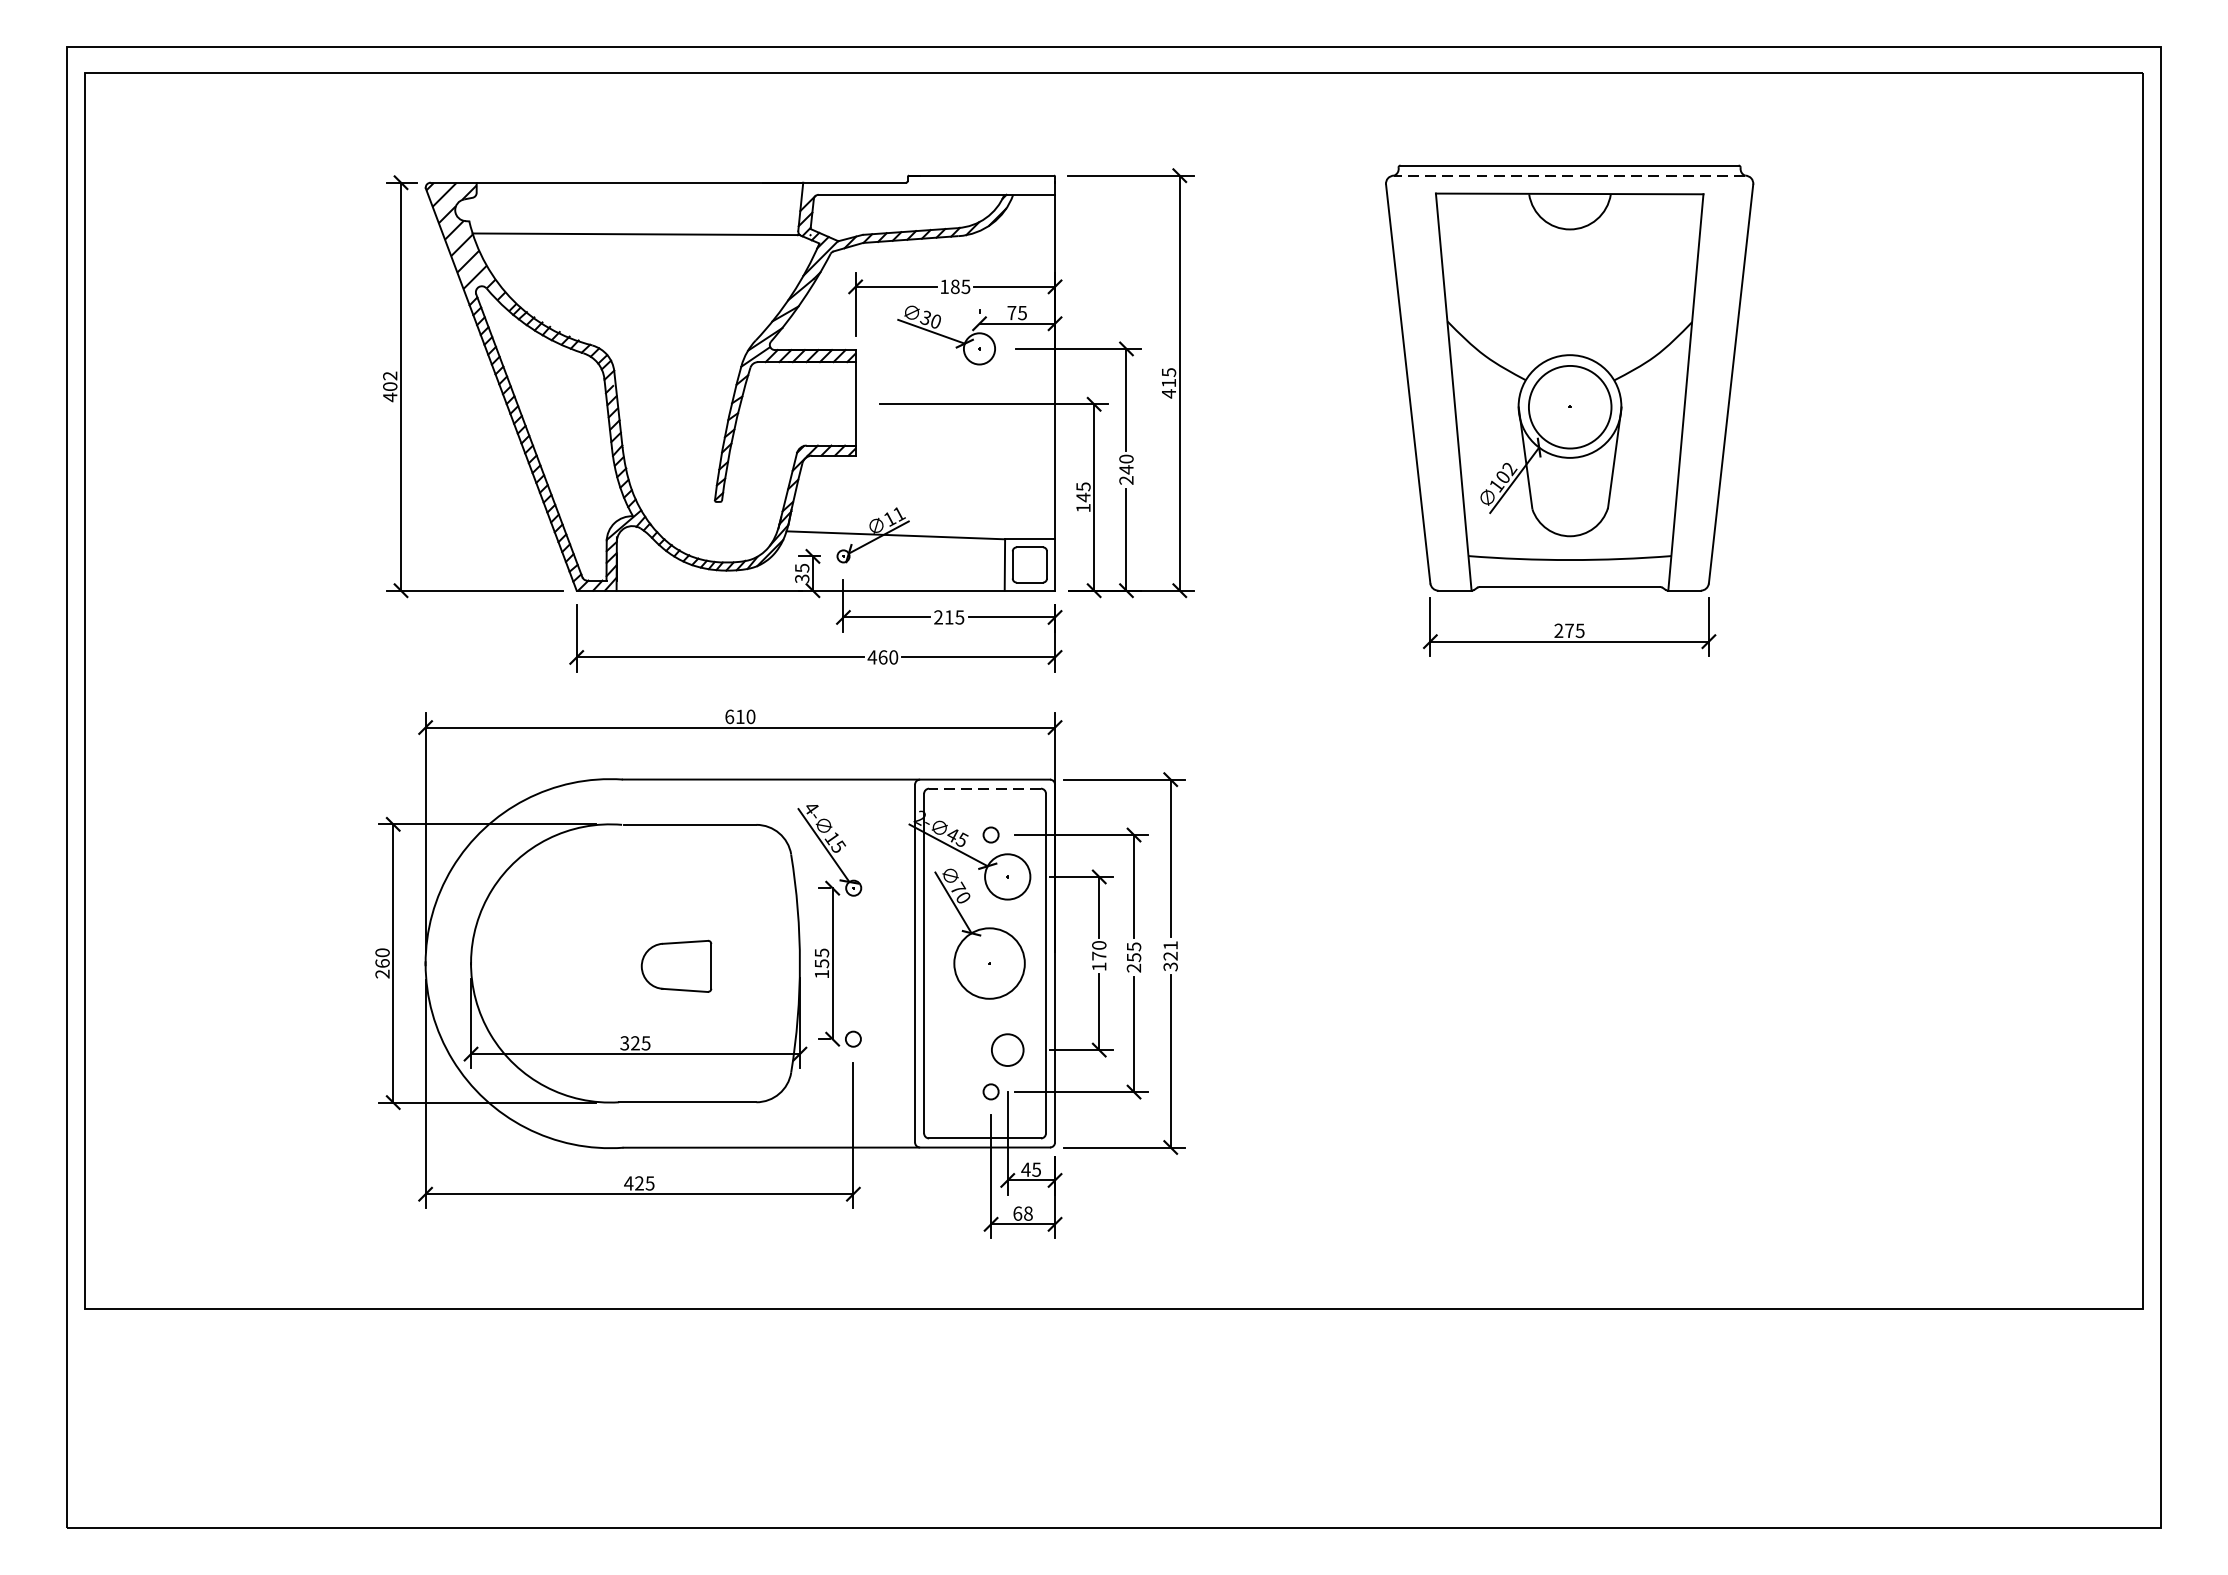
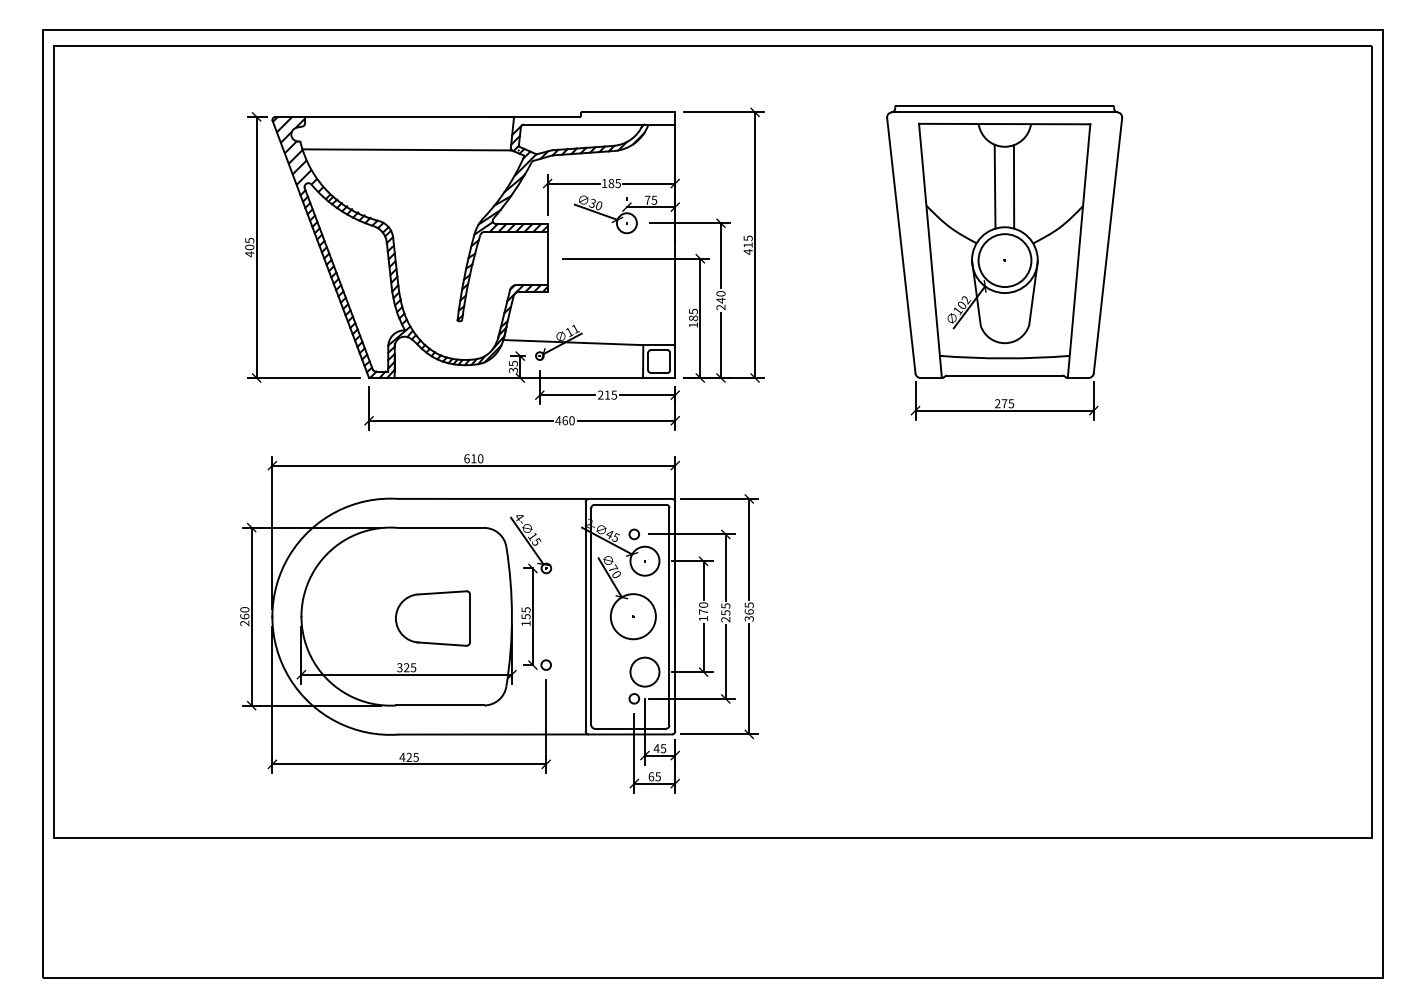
line: (1569, 175) -> (1004, 112), dashed -> solid
line: (1553, 291) -> (994, 186), added
line: (1583, 291) -> (1013, 186), added
text: (389, 375) -> (249, 240), 402 -> 405
text: (1083, 497) -> (693, 318), 145 -> 185
line: (985, 788) -> (630, 504), dashed -> solid
text: (1169, 950) -> (748, 608), 321 -> 365
part: (675, 966) -> (432, 618), size x1.67
circle: (1006, 1049) -> (644, 671), size x1.43
text: (1027, 1213) -> (657, 776), 68 -> 65

